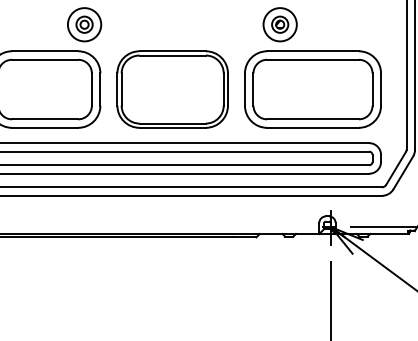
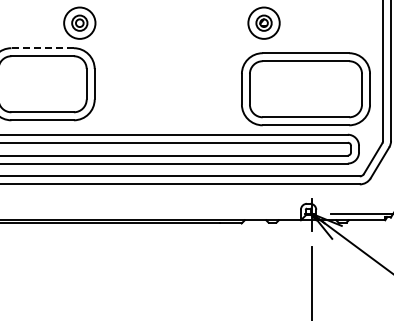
line: (44, 51) -> (42, 48), solid -> dashed
part: (172, 89) -> (162, 84), removed
part: (312, 89) -> (305, 89), moved

